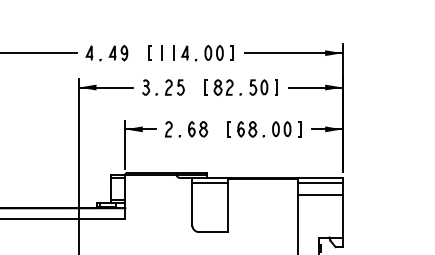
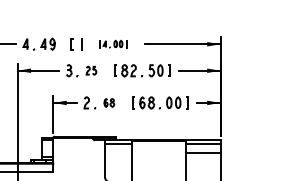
part: (203, 52) -> (113, 43), size x0.6
part: (174, 87) -> (91, 70), size x0.7
part: (198, 129) -> (109, 103), size x0.7

